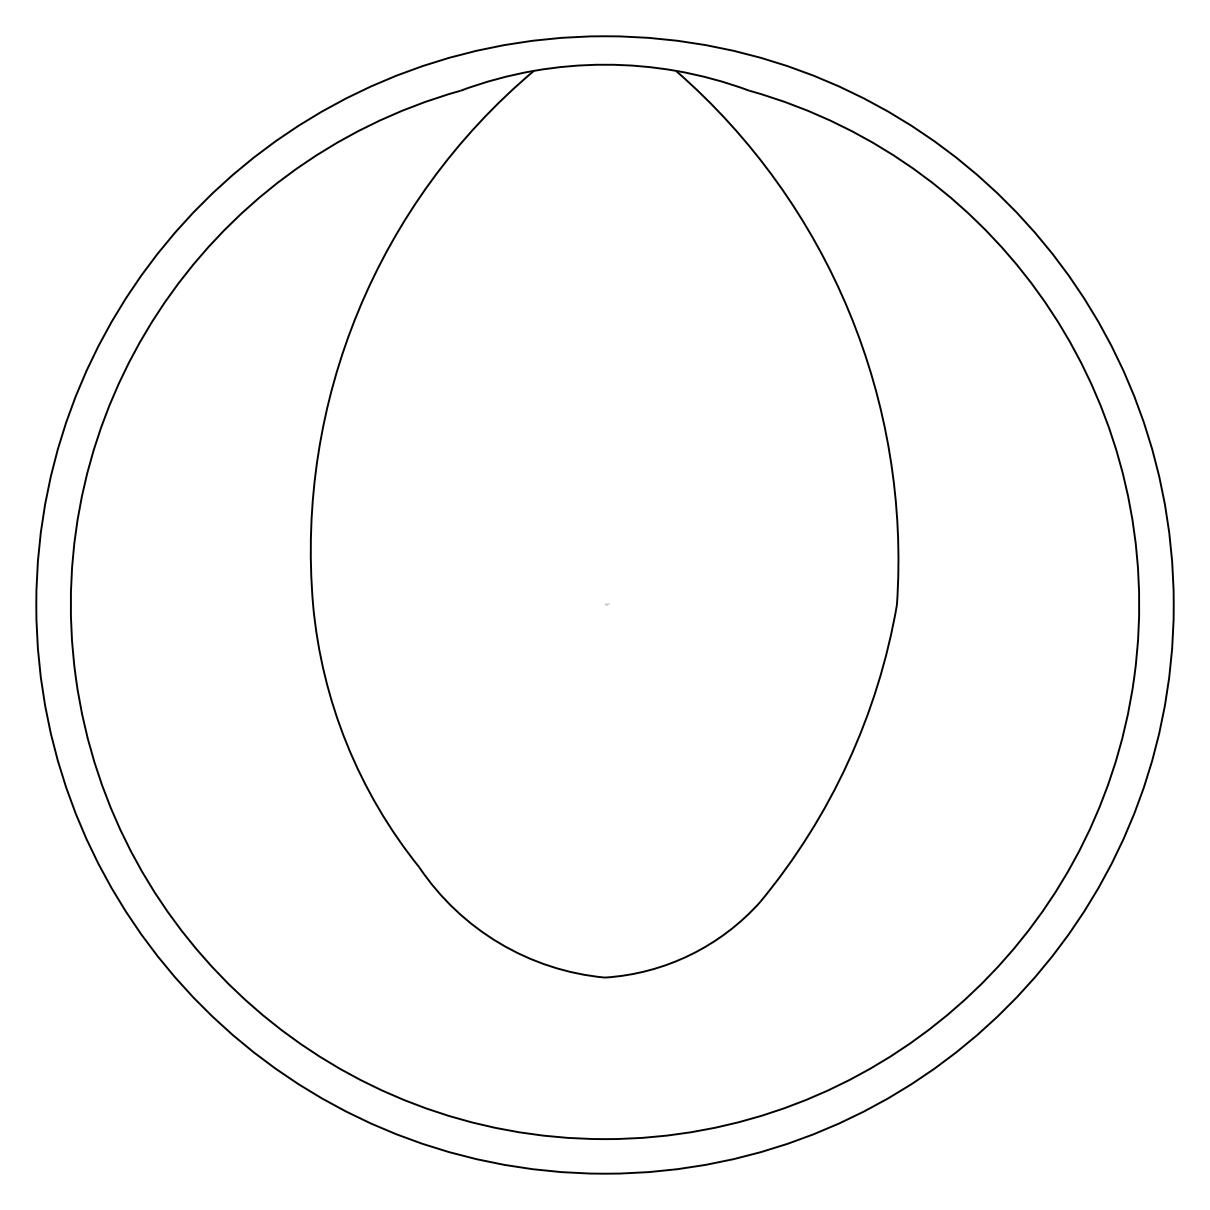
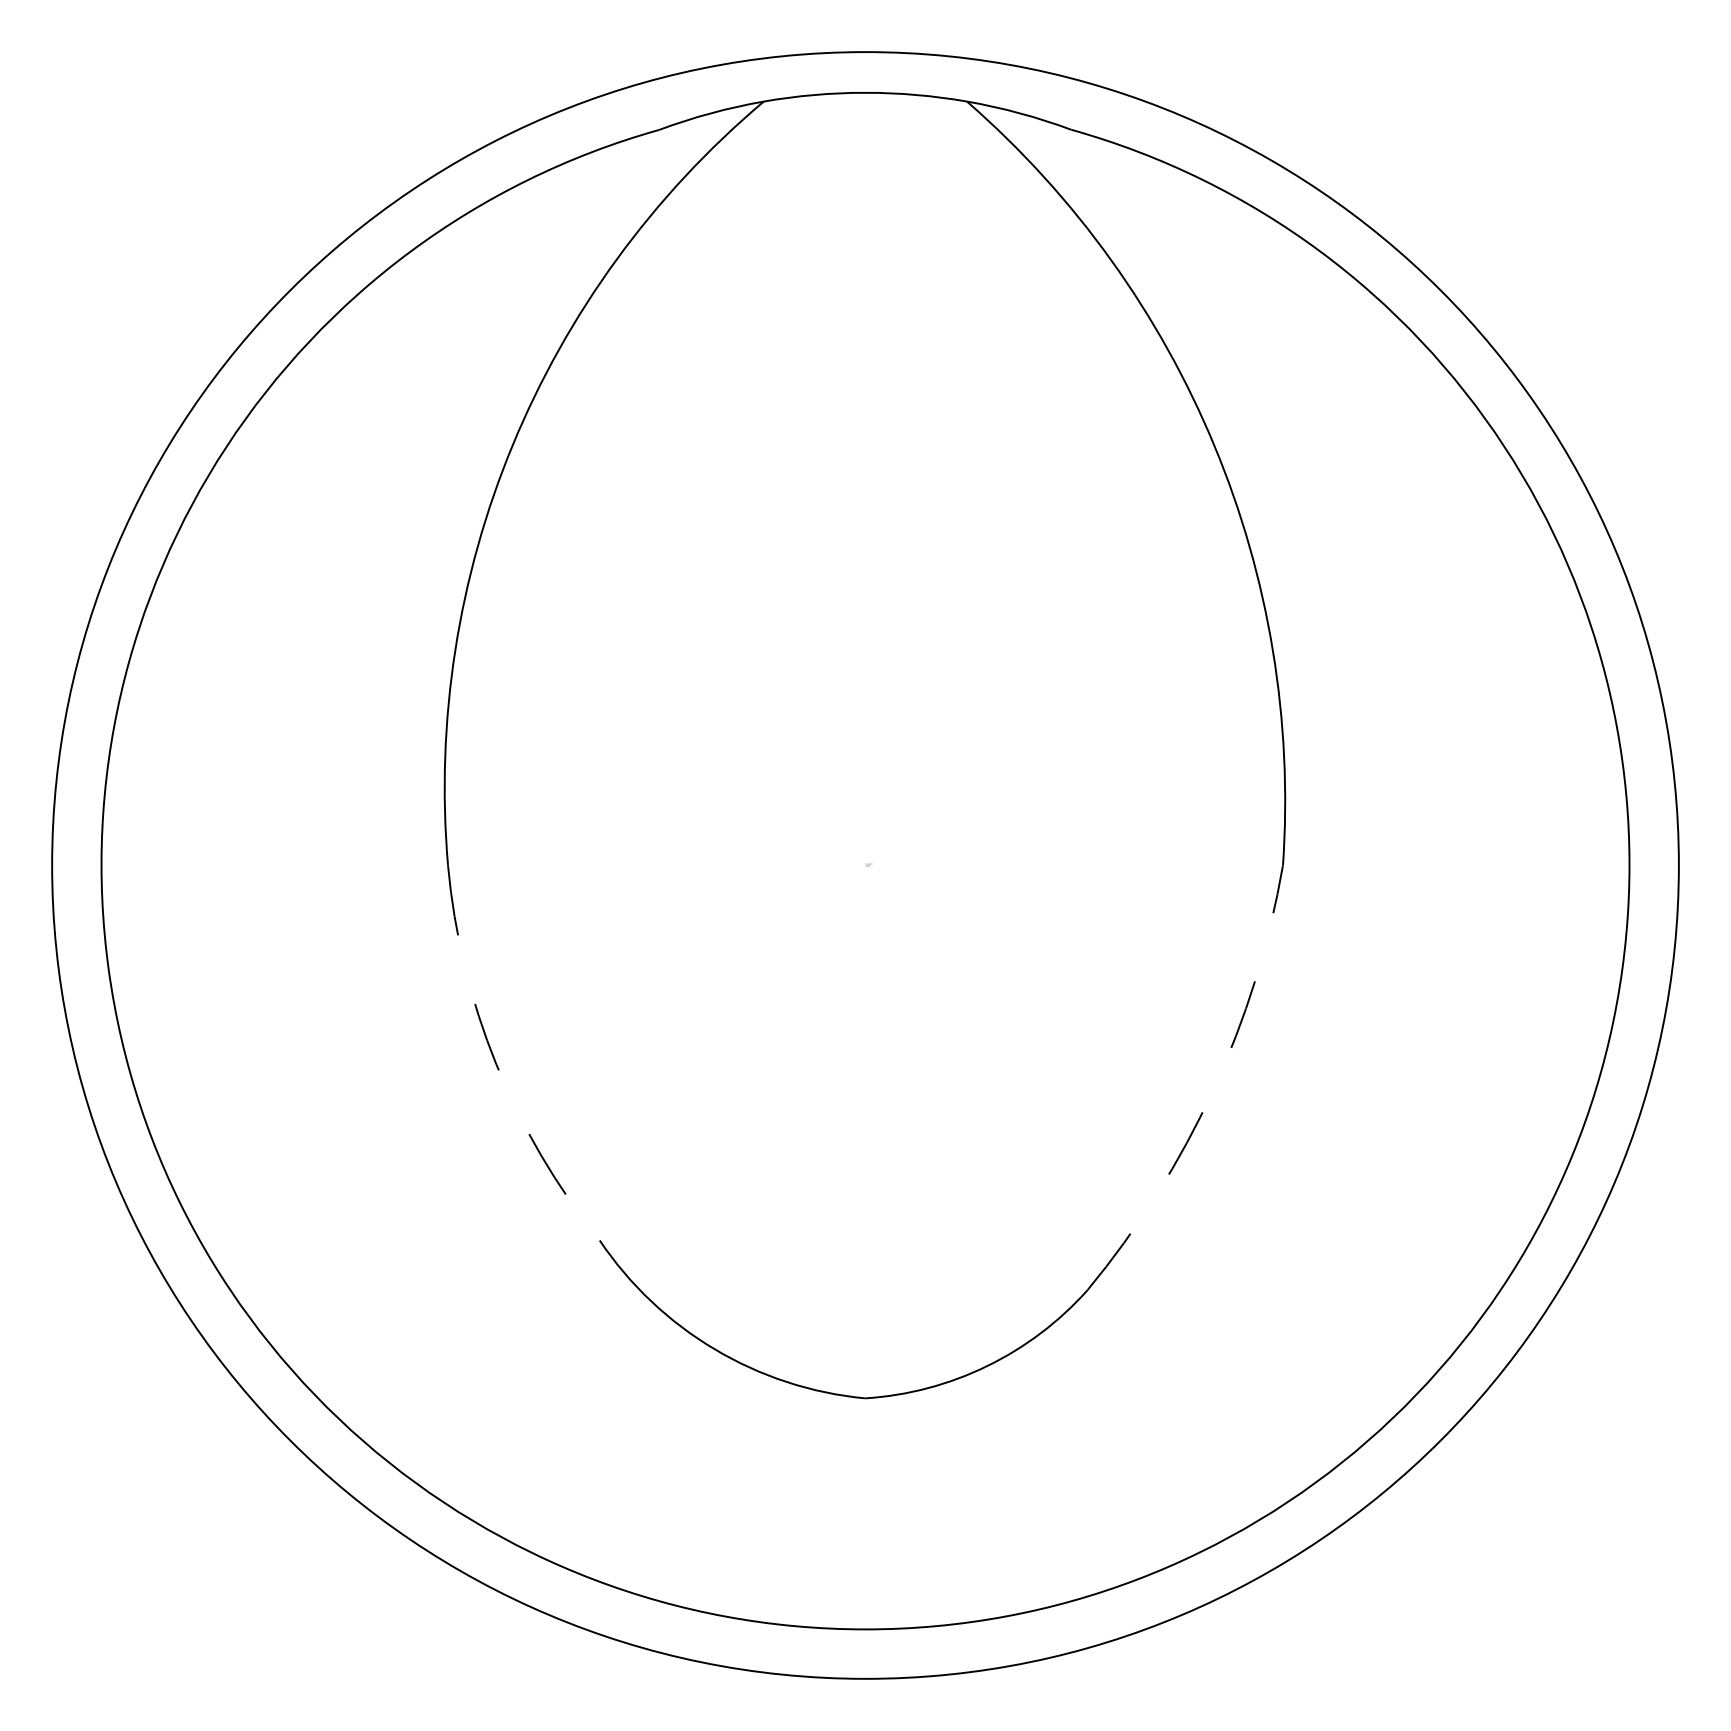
arc: (346, 743) -> (495, 1063), solid -> dashed
arc: (848, 762) -> (1213, 1090), solid -> dashed

